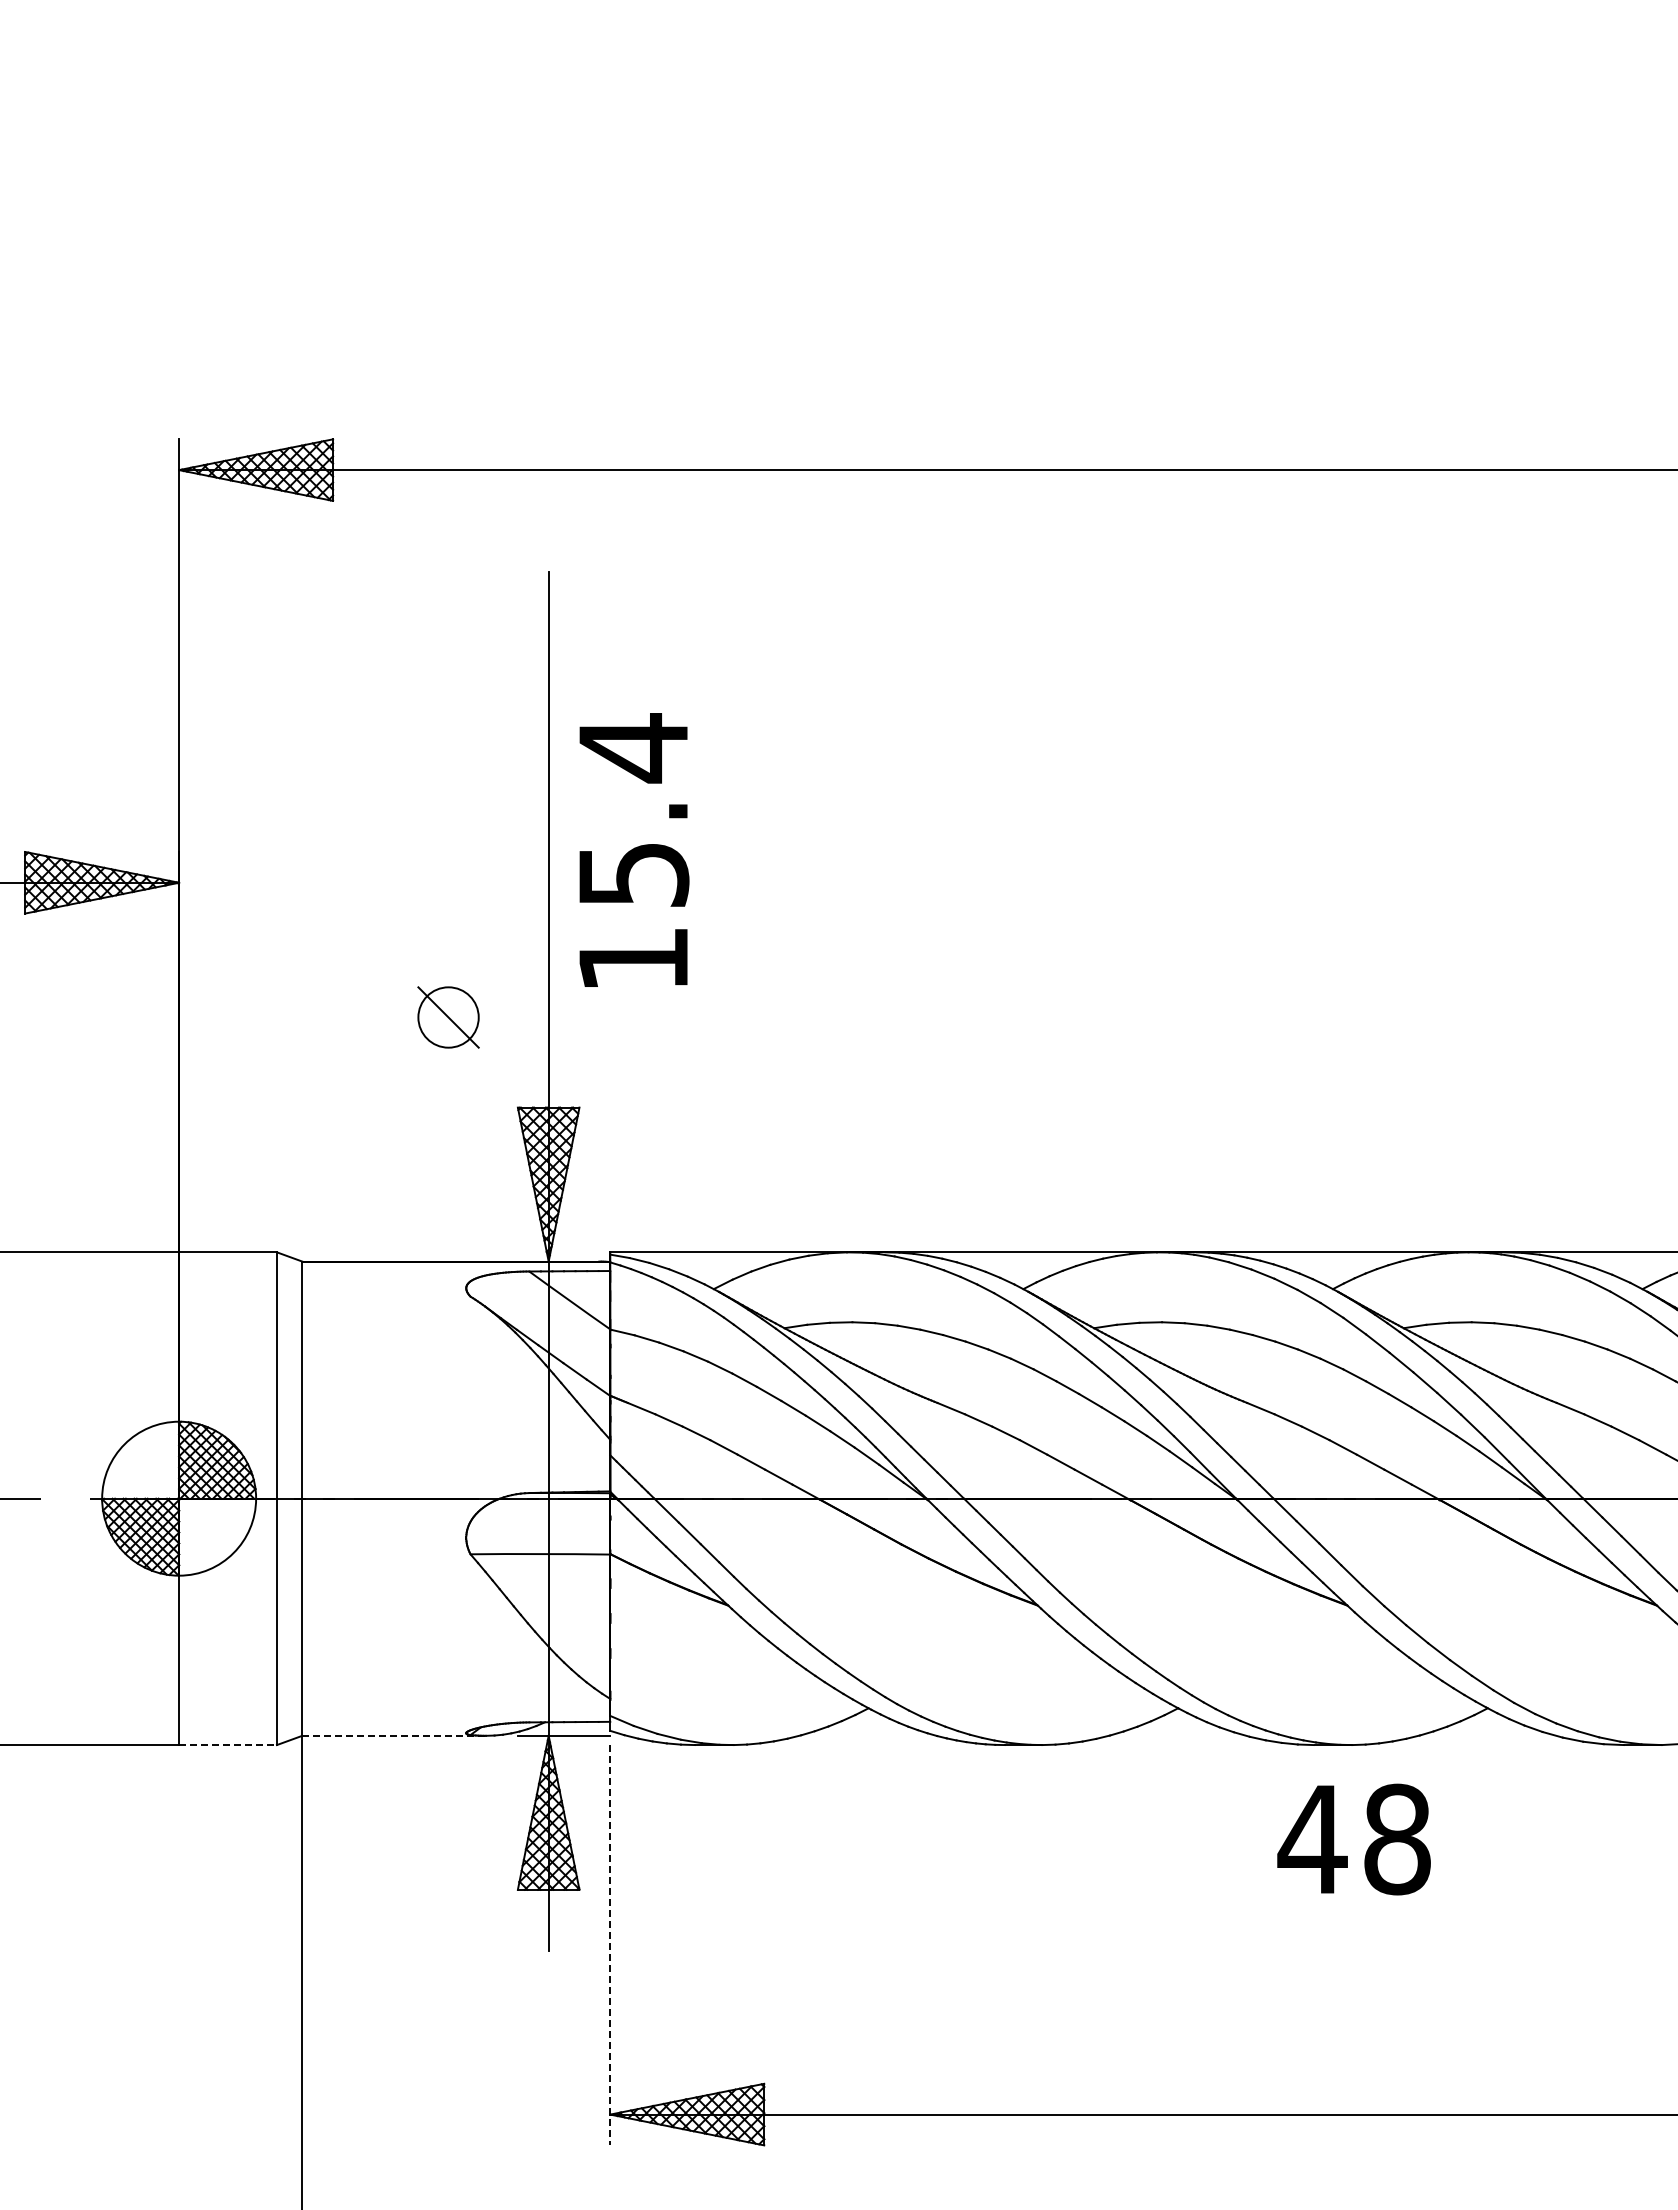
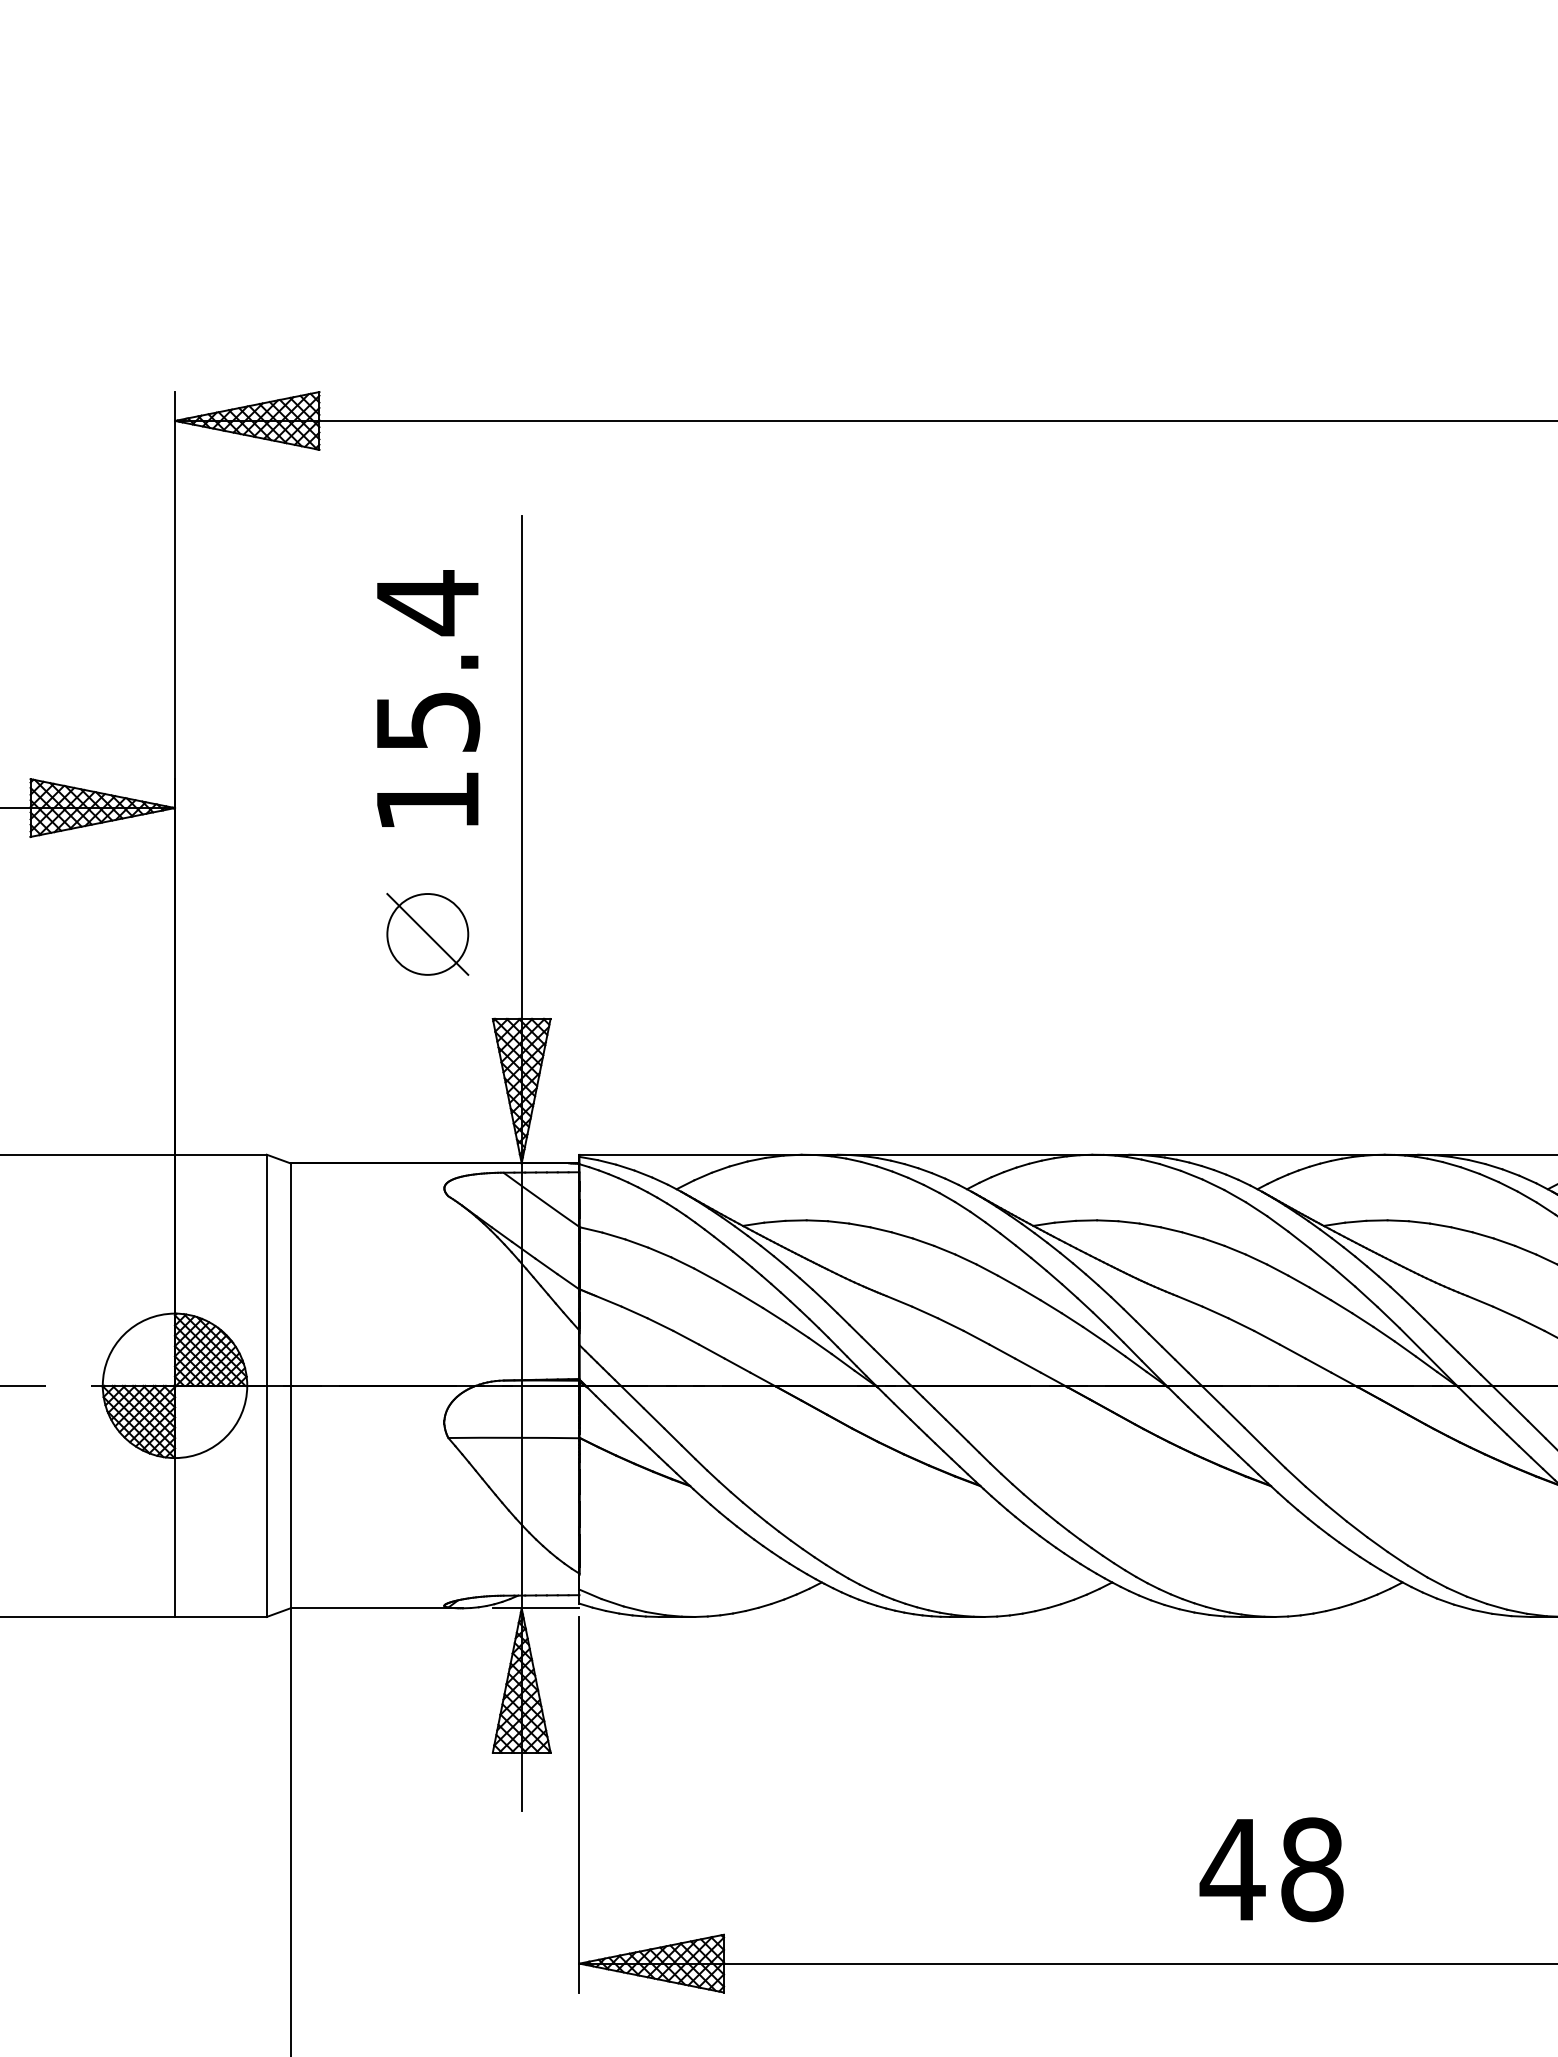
text: (634, 849) -> (428, 698), moved
part: (448, 1017) -> (427, 934), size x1.43
line: (393, 1735) -> (376, 1607), dashed -> solid
line: (228, 1745) -> (221, 1617), dashed -> solid
text: (1353, 1839) -> (1271, 1869), moved
line: (610, 1945) -> (579, 1804), dashed -> solid

